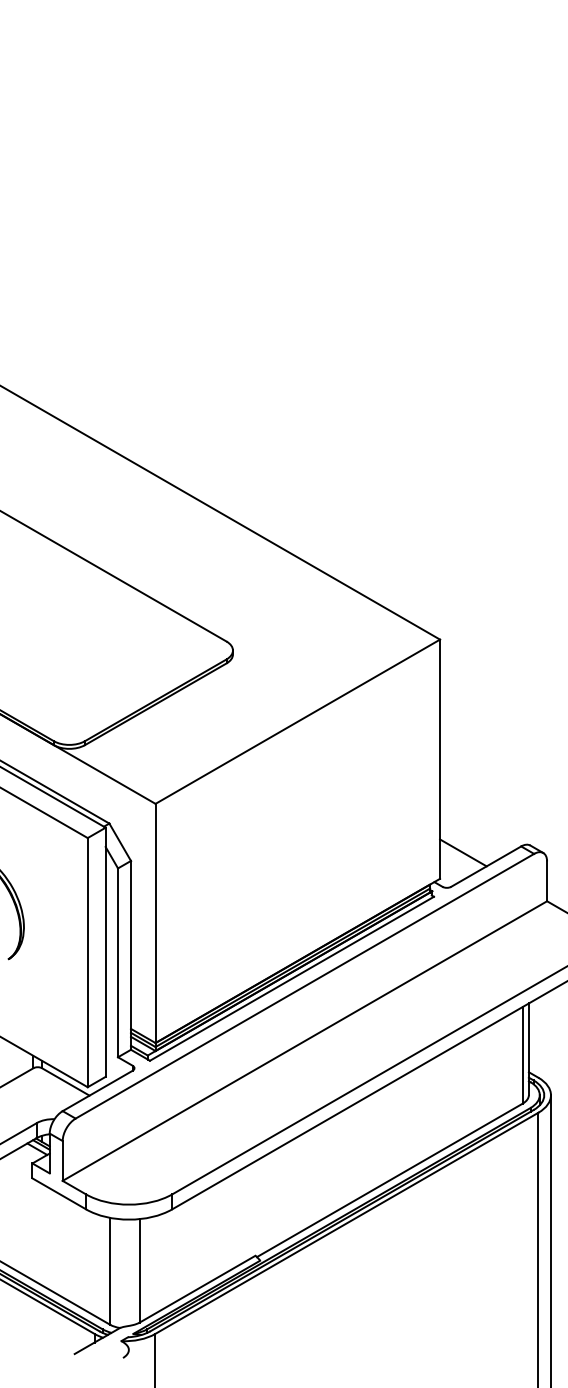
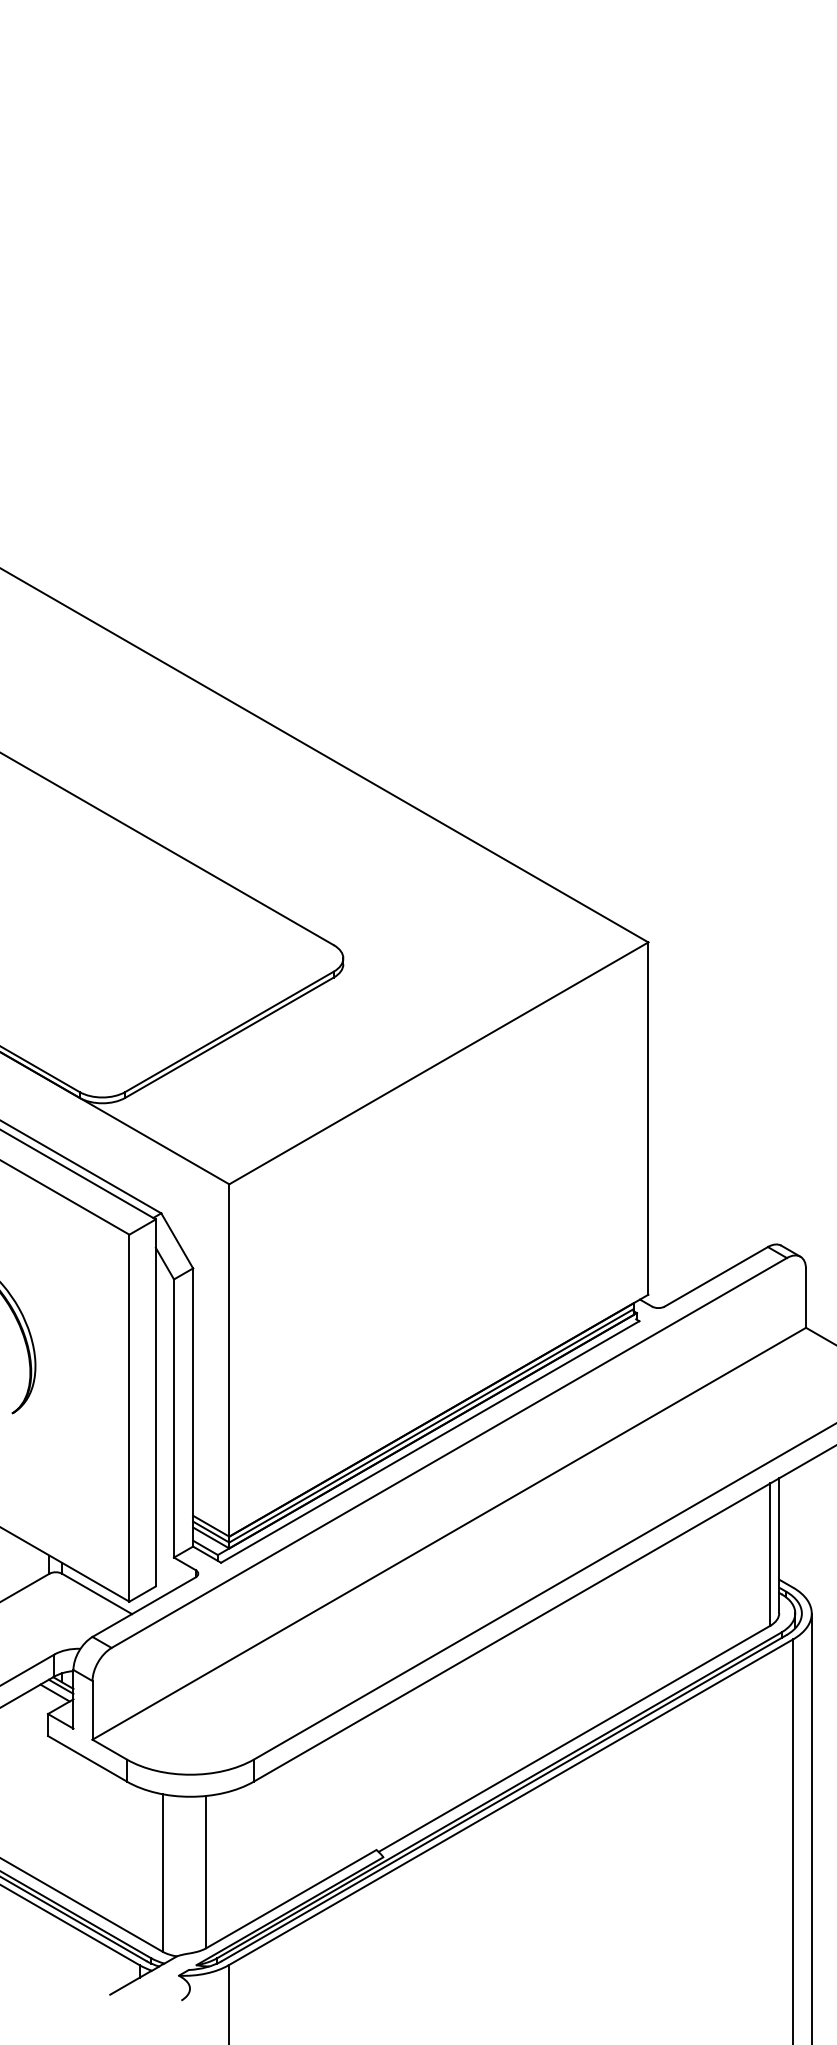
line: (463, 852) -> (682, 1255), removed

